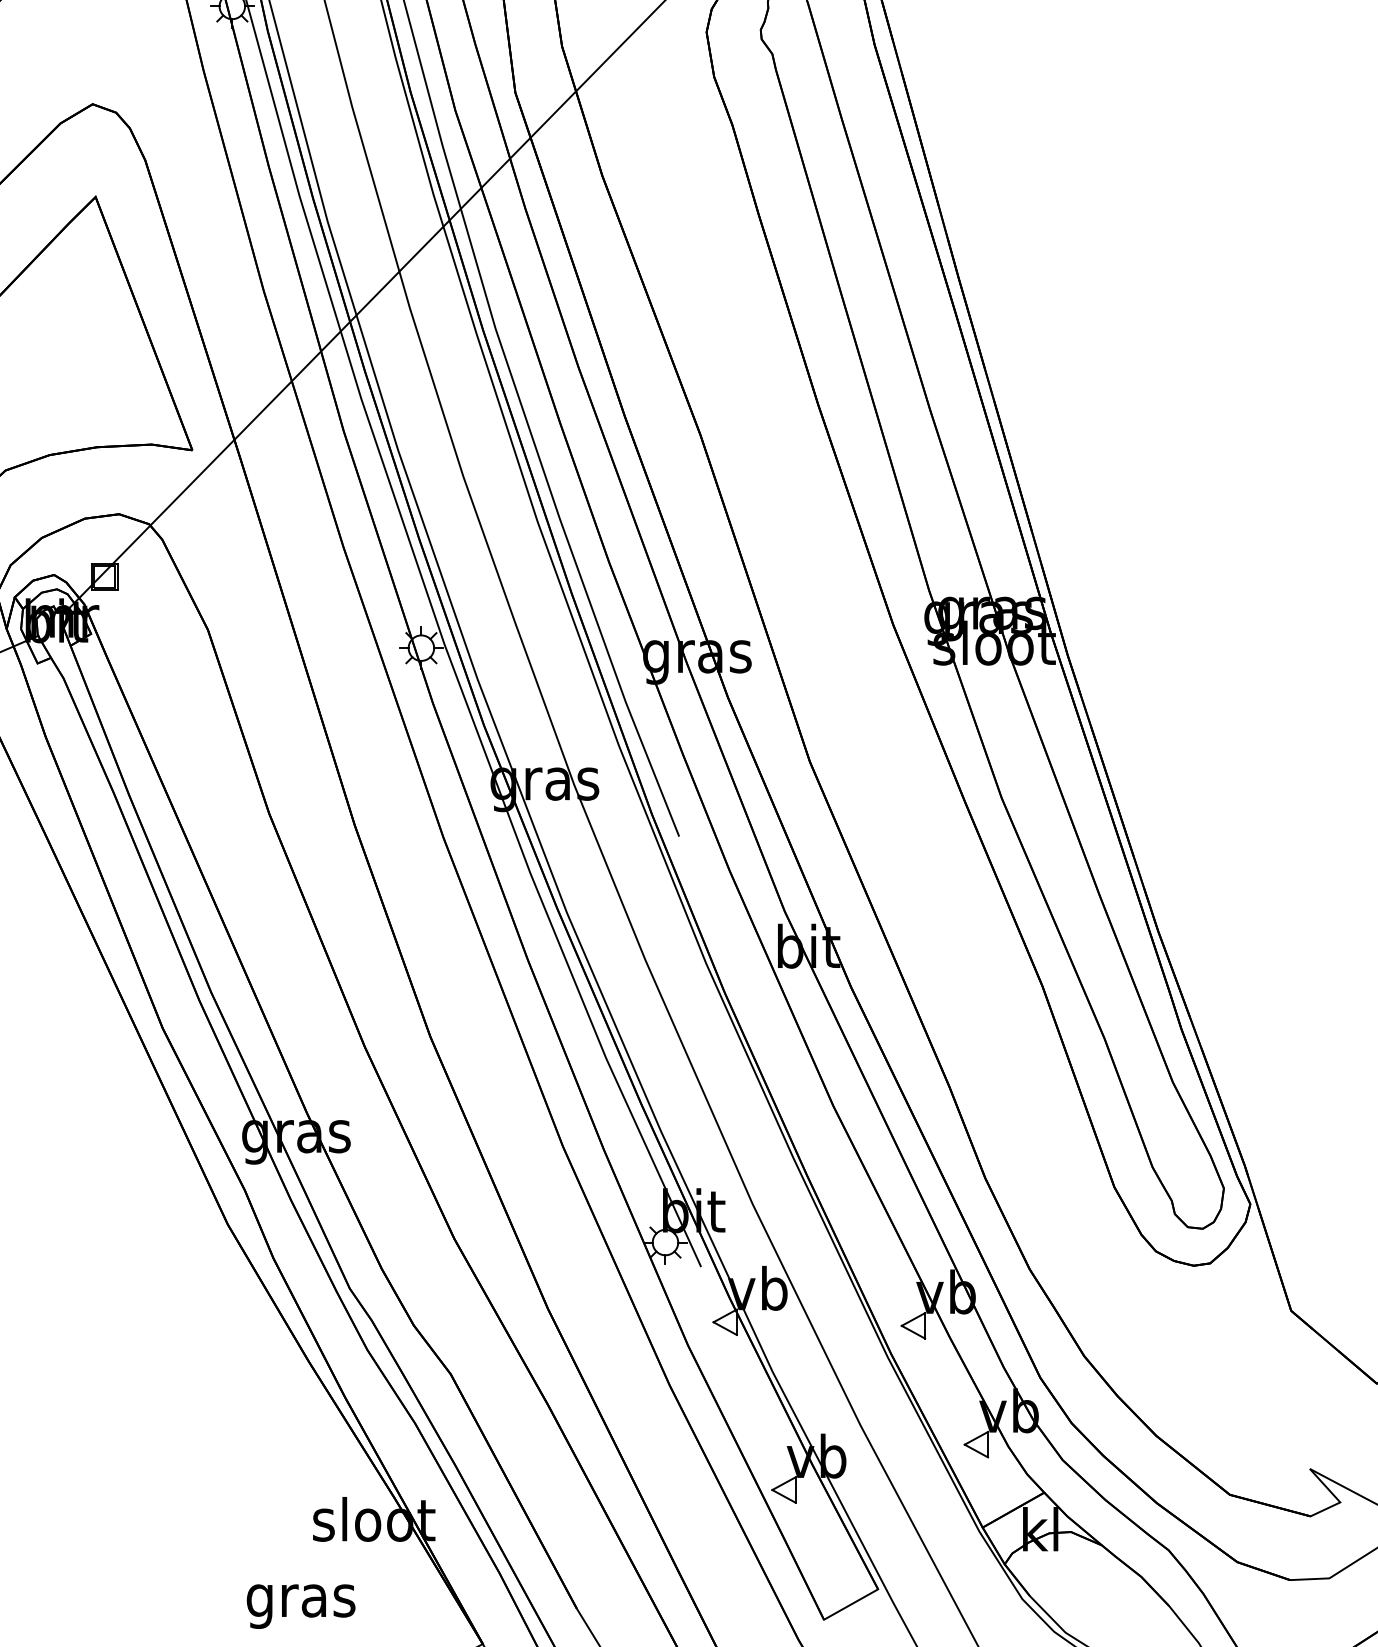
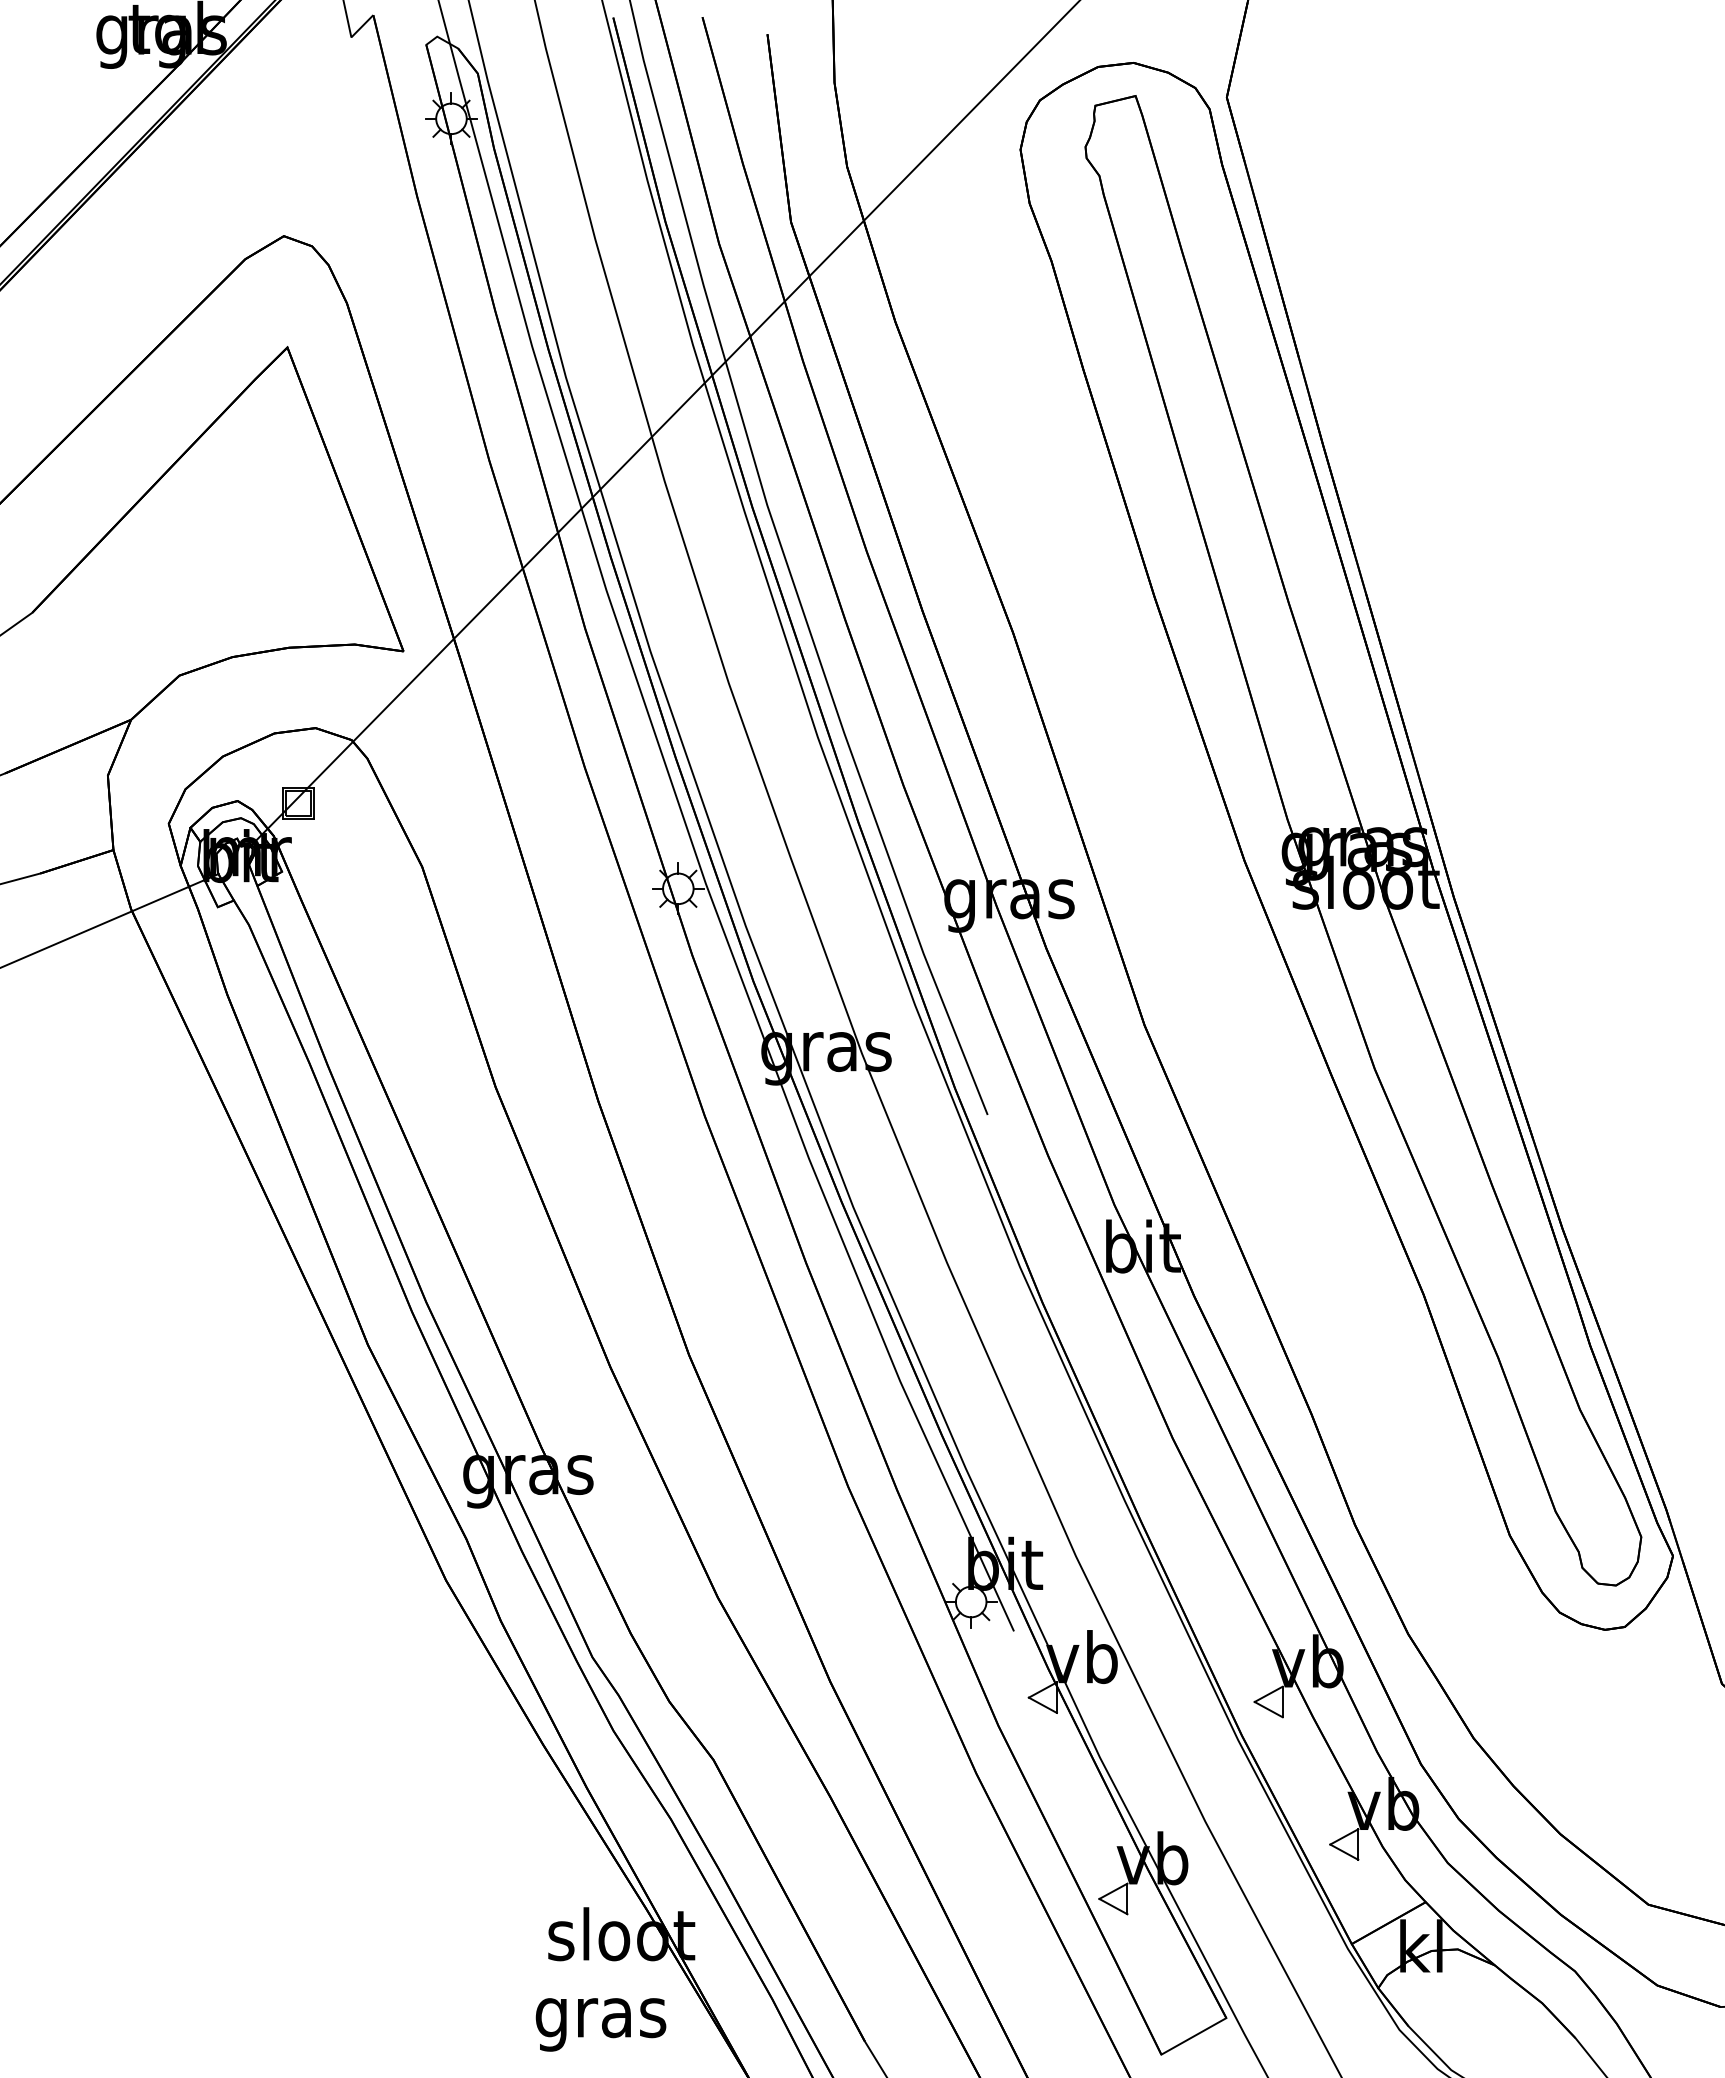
text: (300, 1606) -> (600, 2024), moved

